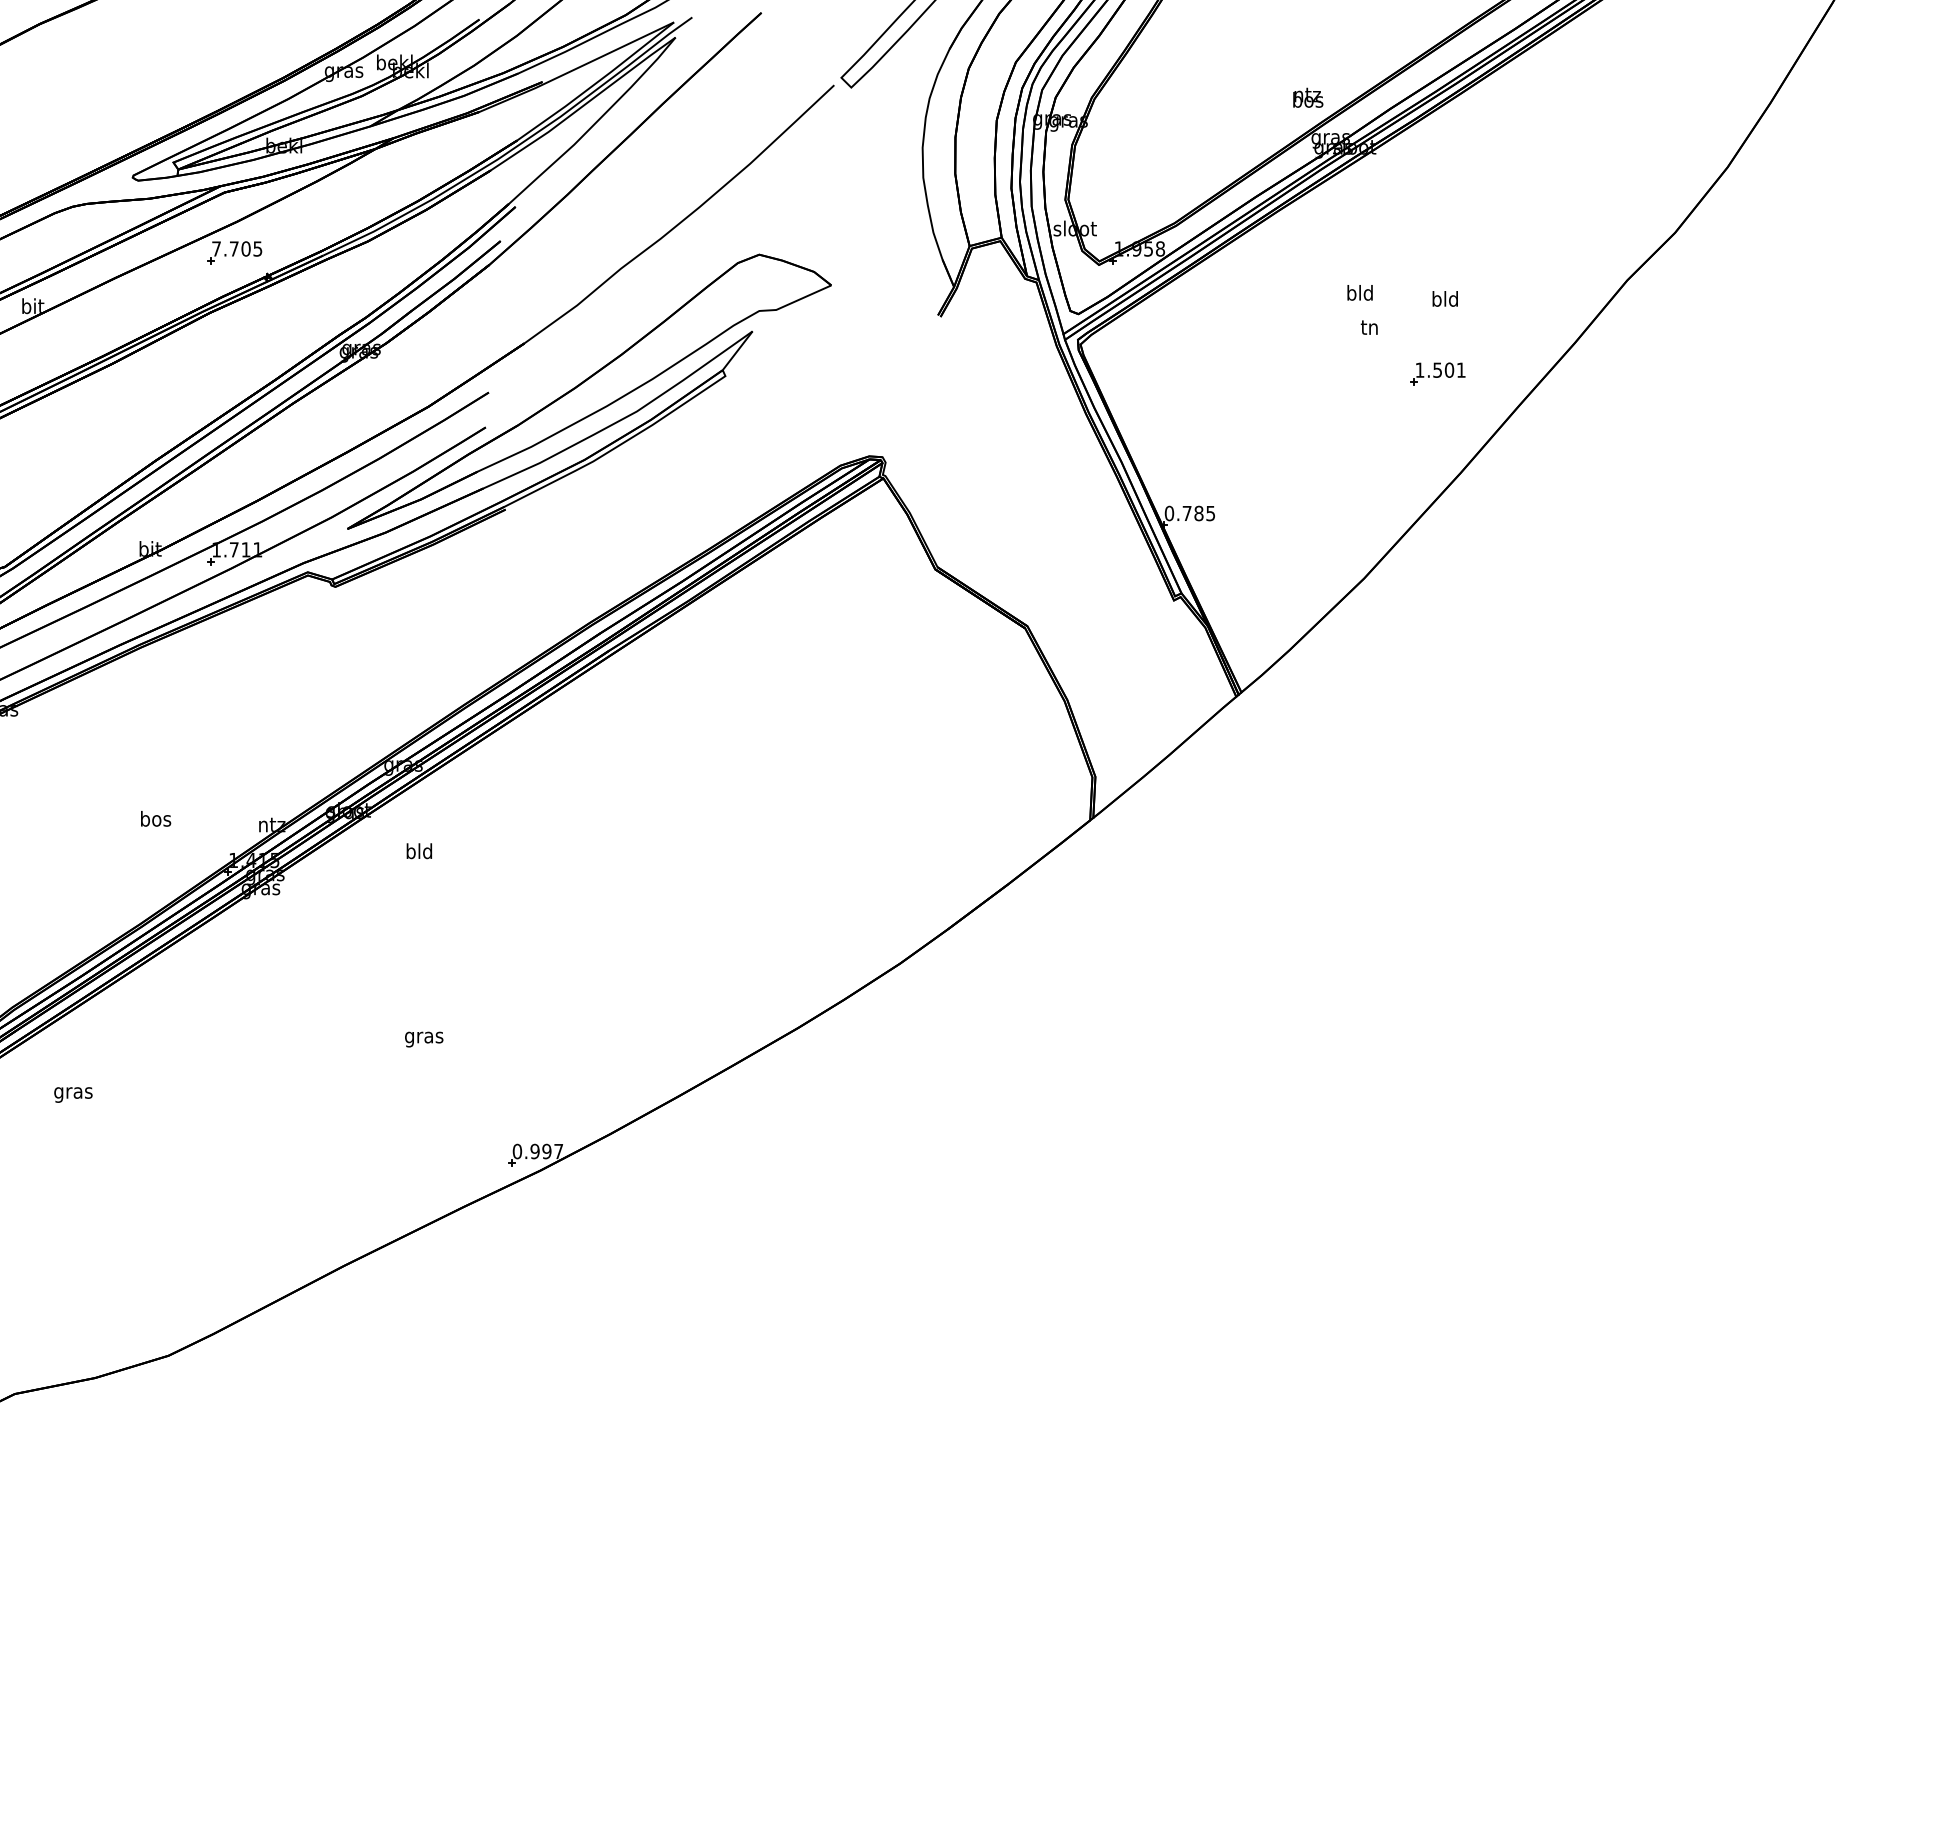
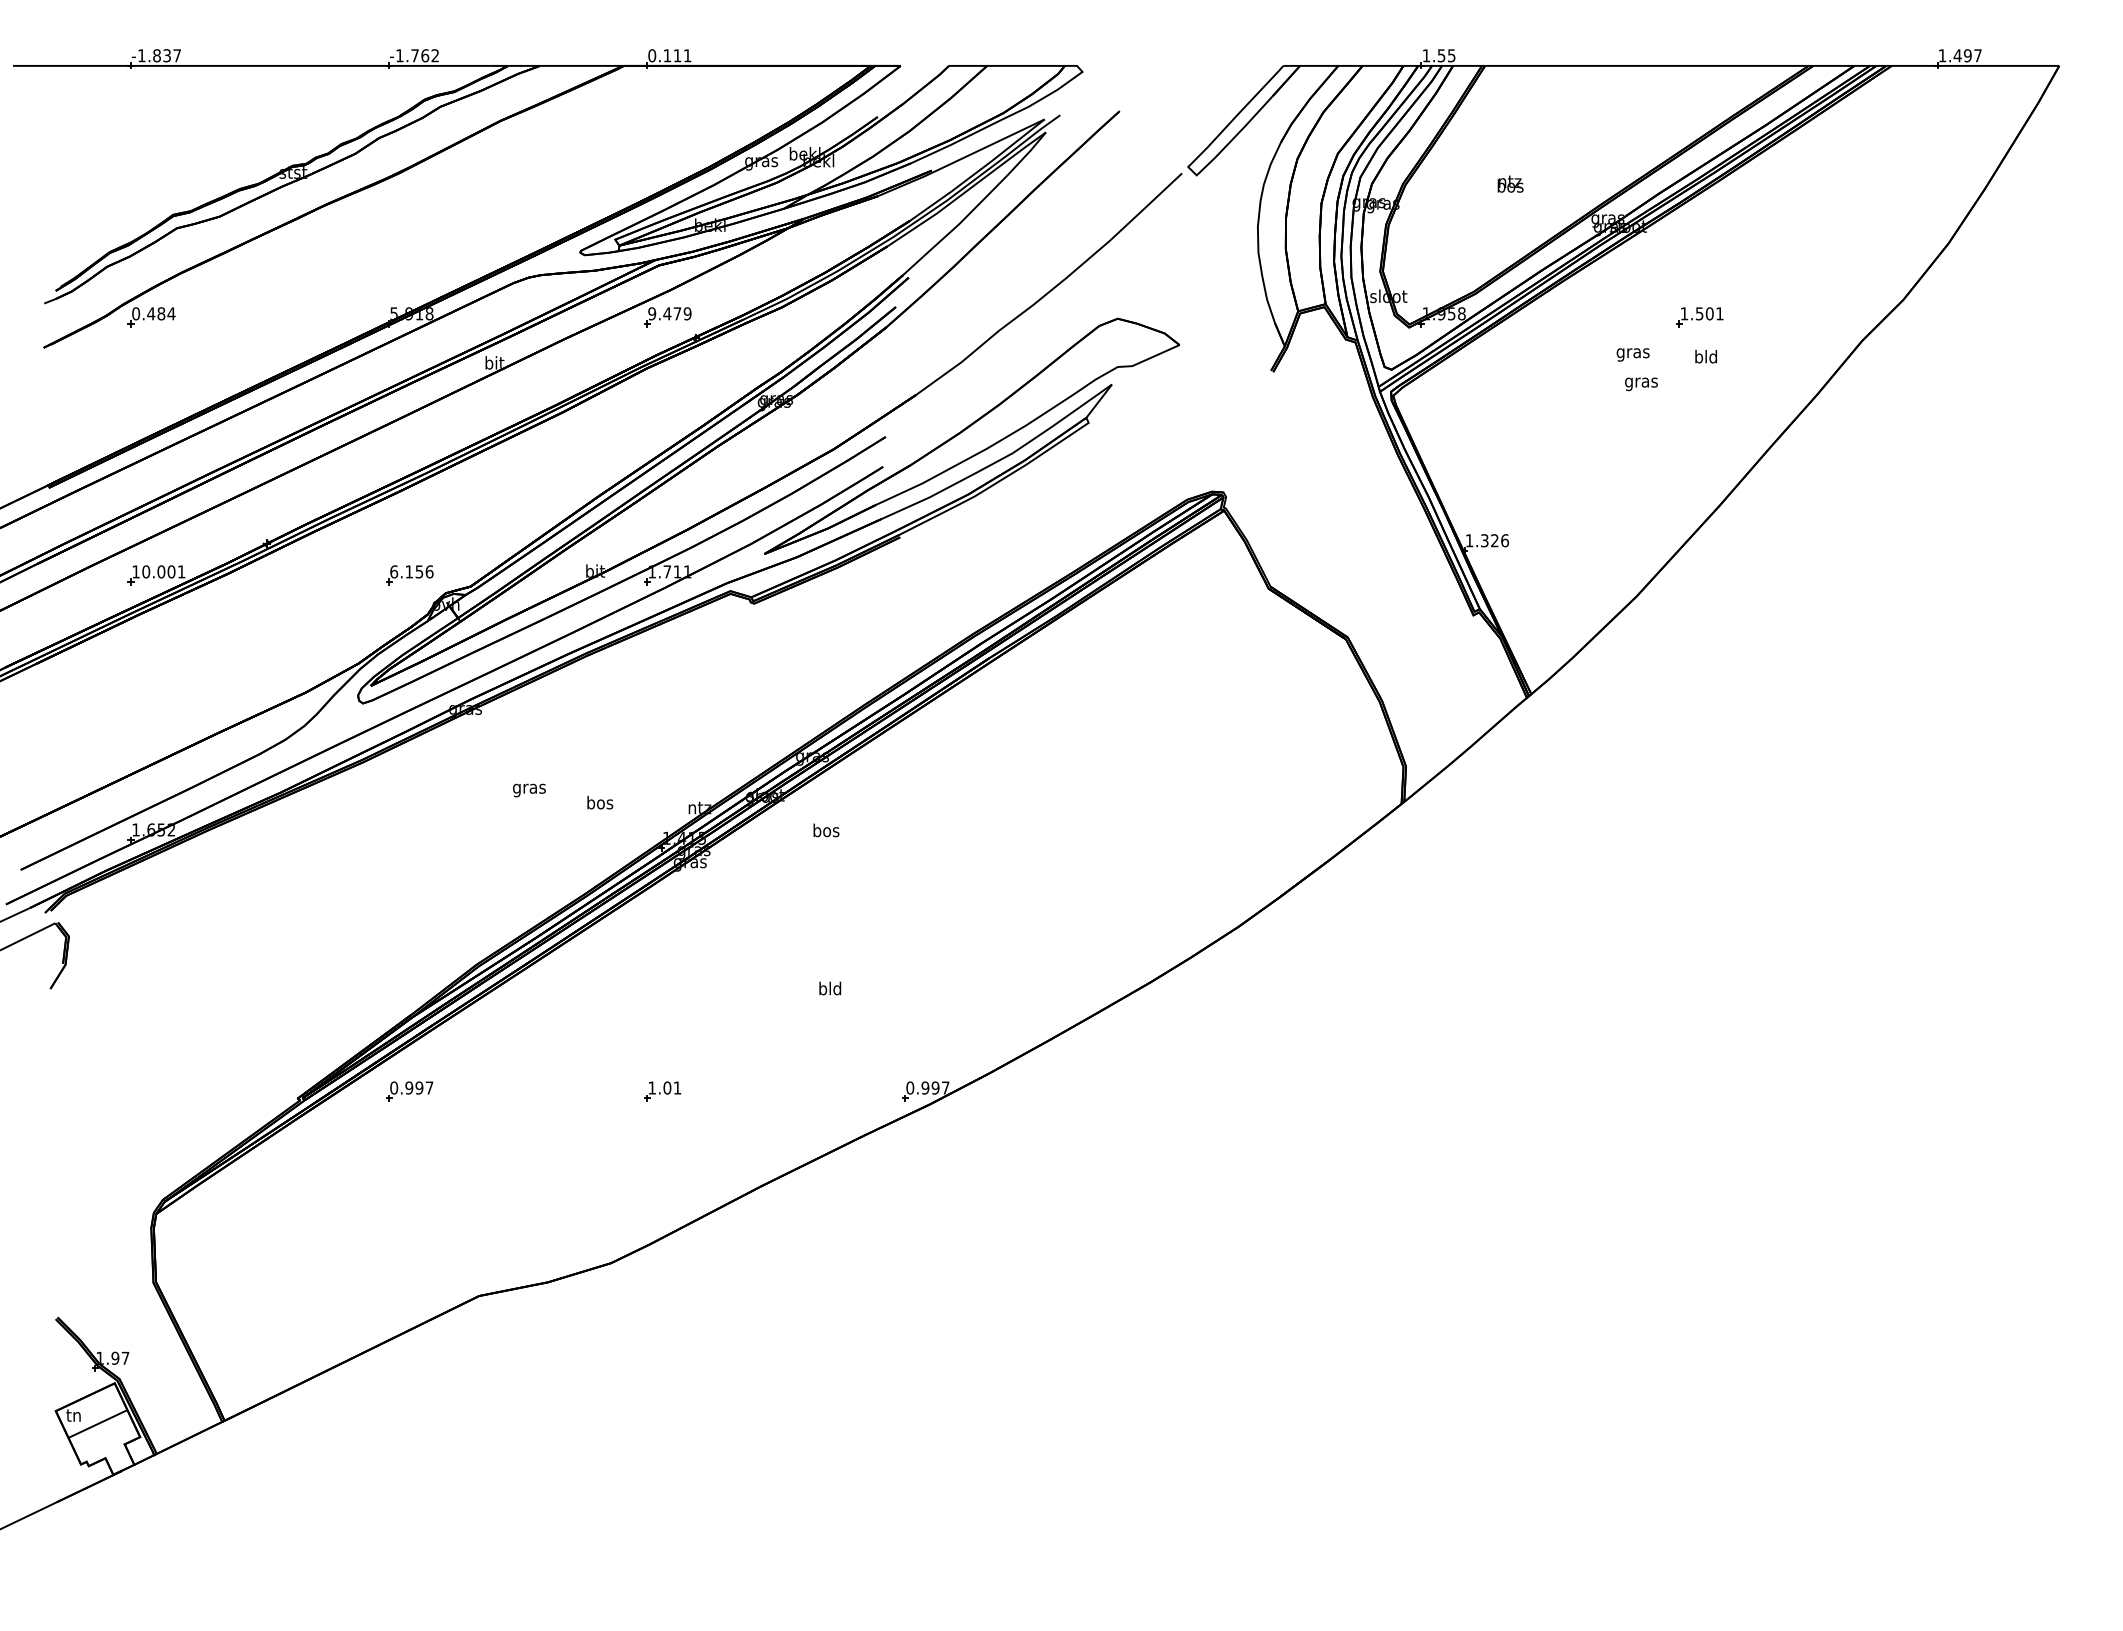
text: (1308, 97) -> (1510, 183), moved
text: (236, 248) -> (669, 313), 7.705 -> 9.479
text: (1359, 294) -> (1632, 352), bld -> gras
text: (1369, 330) -> (1641, 383), tn -> gras
part: (1437, 374) -> (1699, 317), moved
text: (1190, 513) -> (1487, 540), 0.785 -> 1.326
text: (419, 851) -> (826, 830), bld -> bos
text: (423, 1036) -> (829, 989), gras -> bld
text: (73, 1094) -> (529, 790), moved
part: (228, 1155) -> (662, 1091), added

